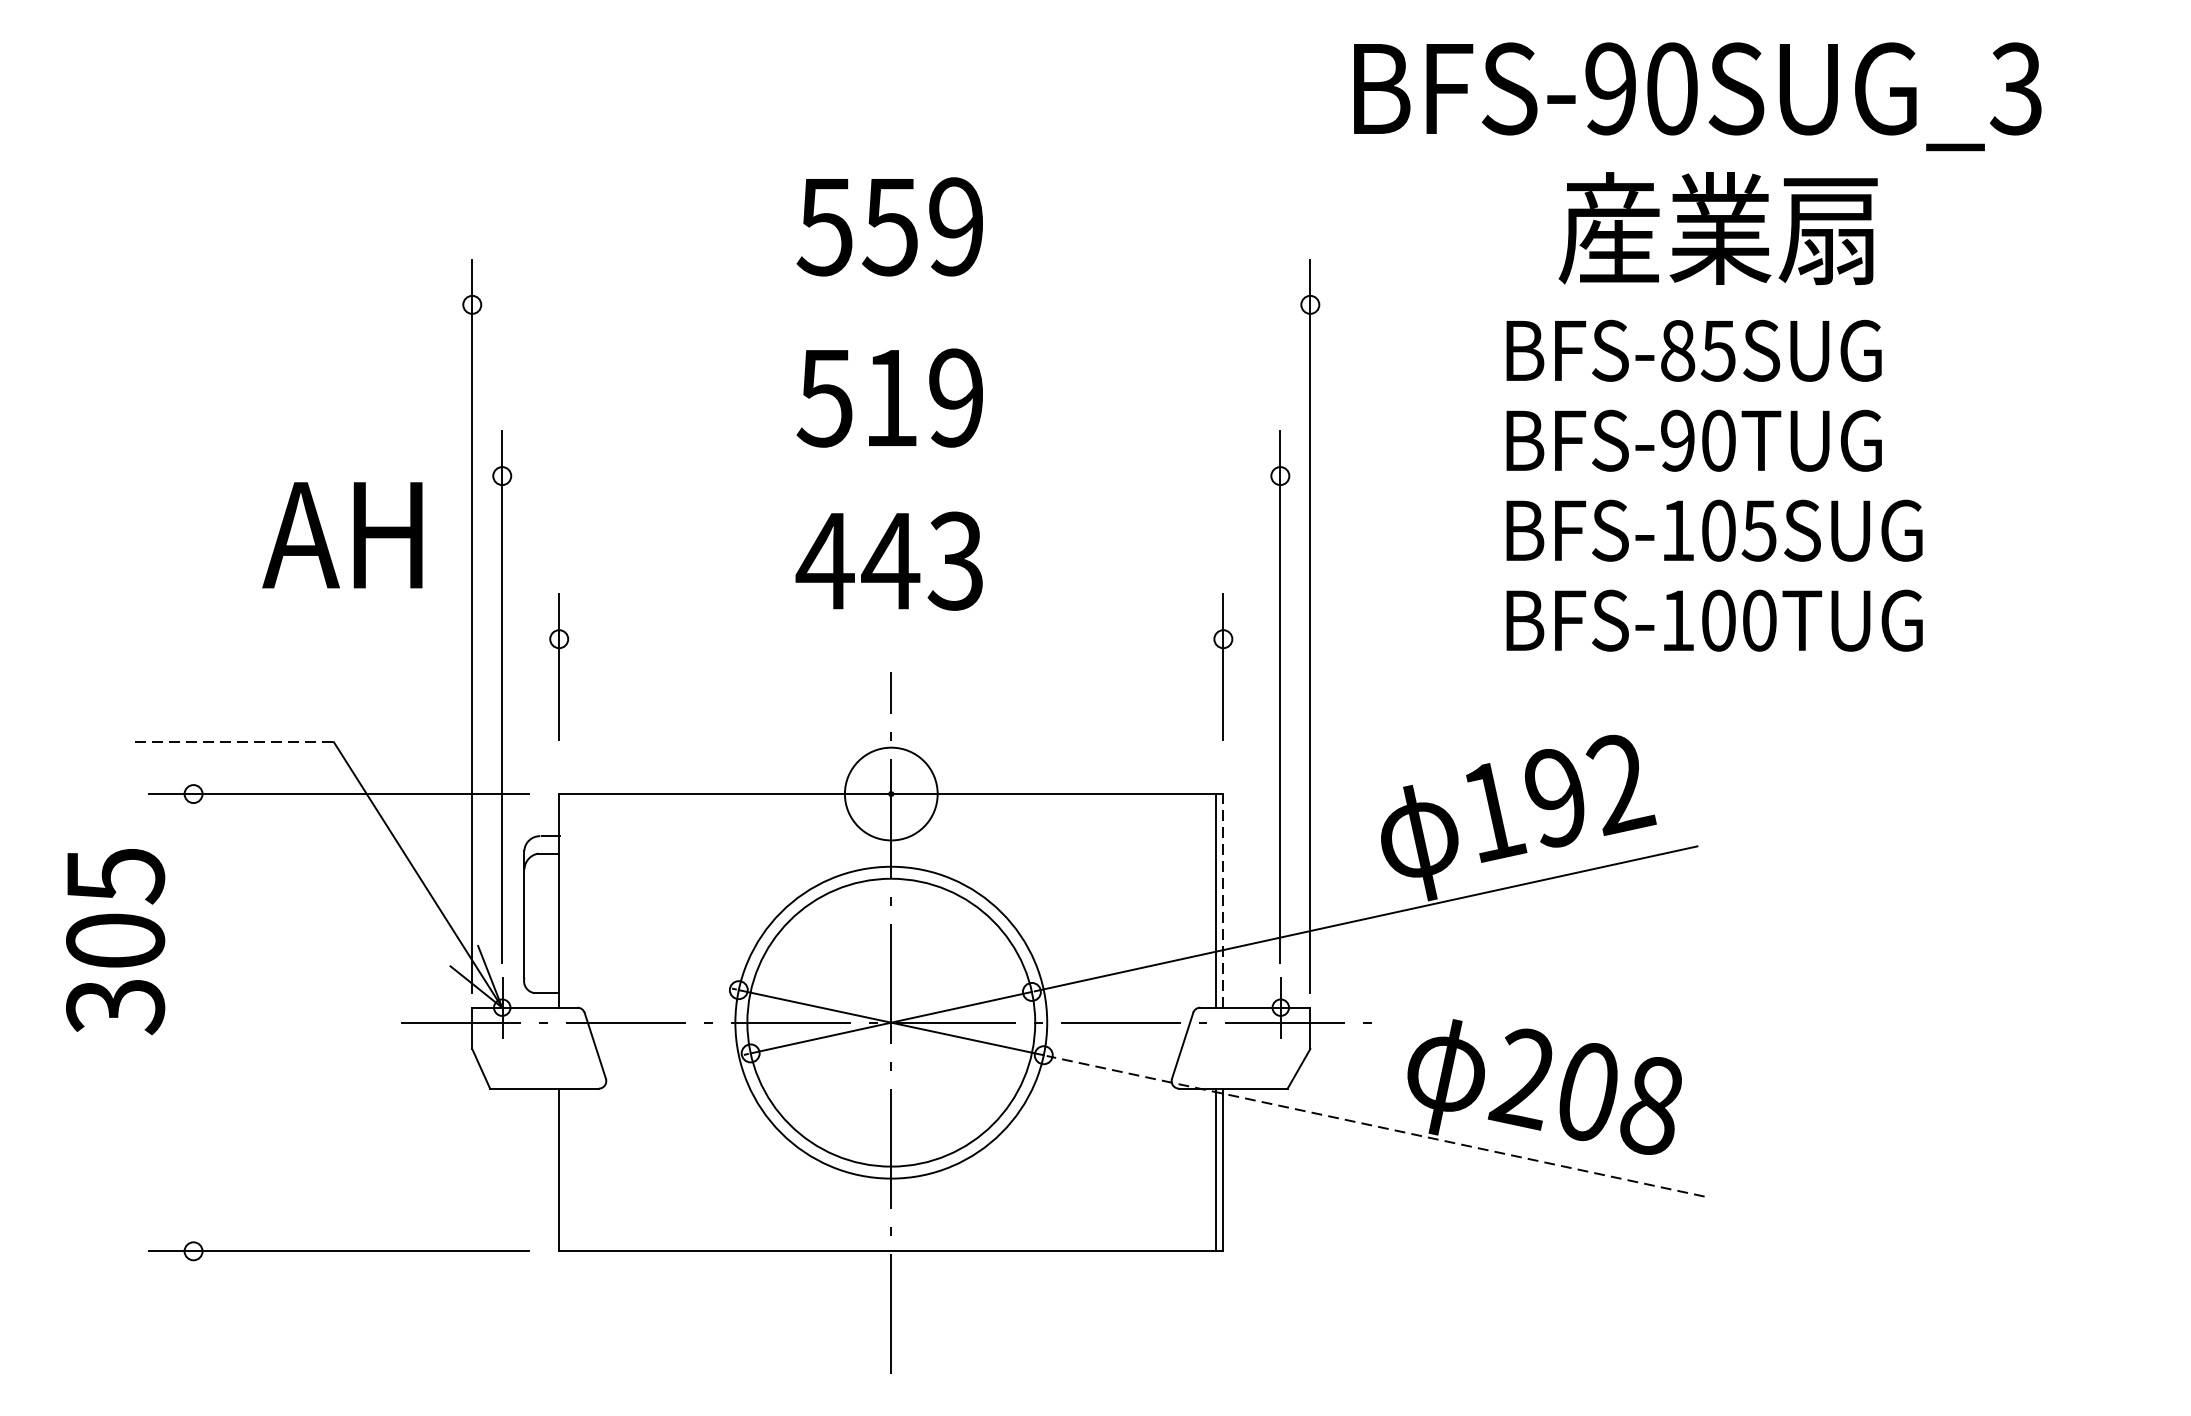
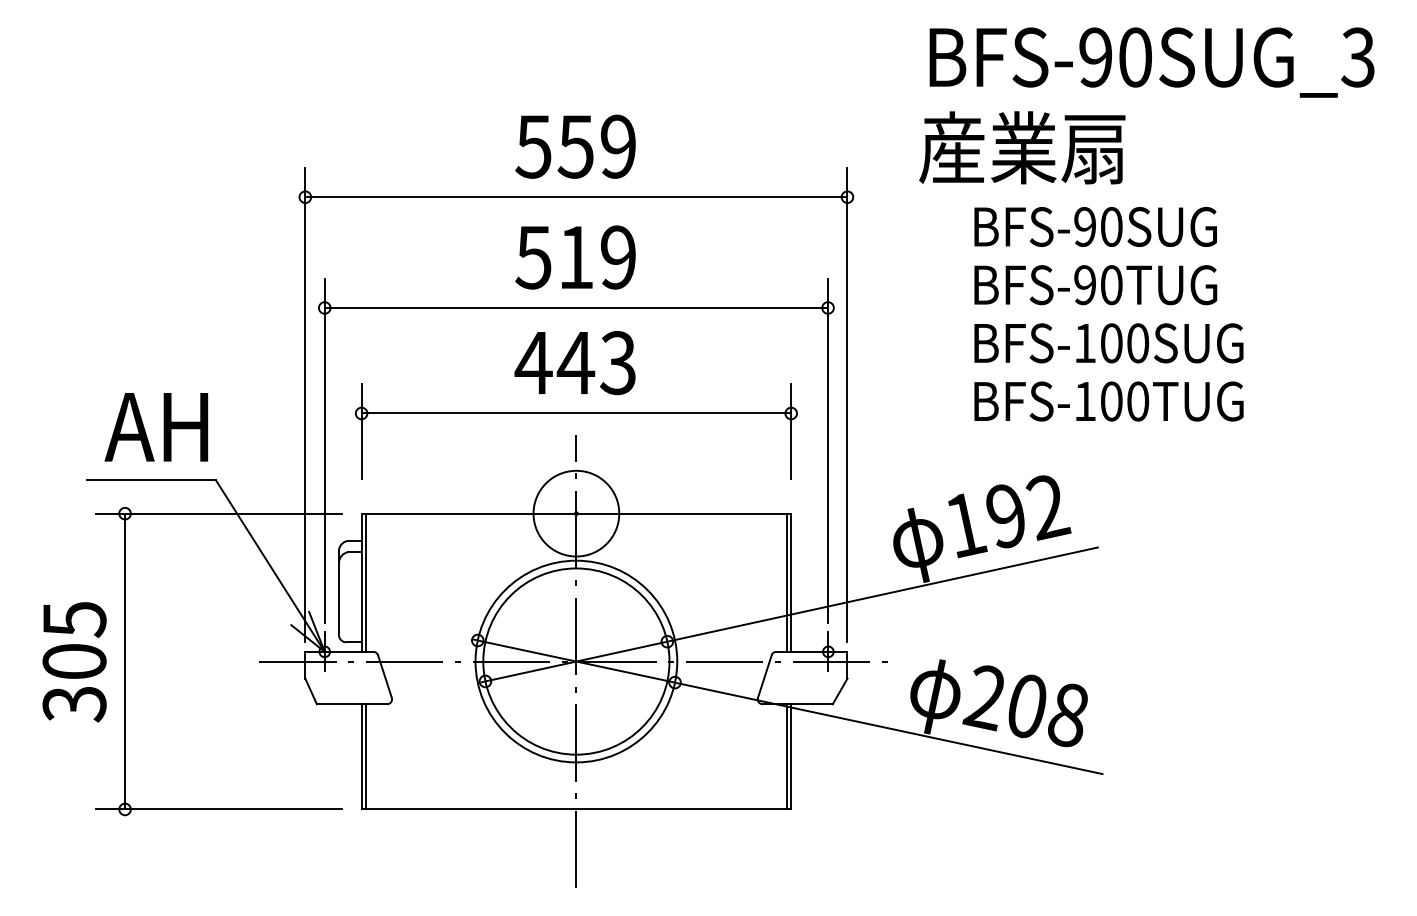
text: (1696, 96) -> (1151, 62), moved
text: (1718, 227) -> (1022, 147), moved
line: (891, 305) -> (576, 197), added
text: (1698, 350) -> (1098, 226), BFS-85SUG -> BFS-90SUG
line: (891, 475) -> (576, 307), added
text: (1758, 530) -> (1137, 343), BFS-105SUG -> BFS-100SUG
text: (342, 535) -> (156, 427), moved
line: (891, 639) -> (576, 413), added
line: (235, 742) -> (152, 480), dashed -> solid
circle: (891, 793) -> (576, 513), size x1.43
line: (566, 900) -> (366, 582), added
line: (1223, 900) -> (791, 582), dashed -> solid
text: (115, 942) -> (74, 662), moved
line: (194, 1022) -> (125, 661), added
line: (1375, 1126) -> (889, 728), dashed -> solid
line: (566, 1169) -> (366, 756), added

